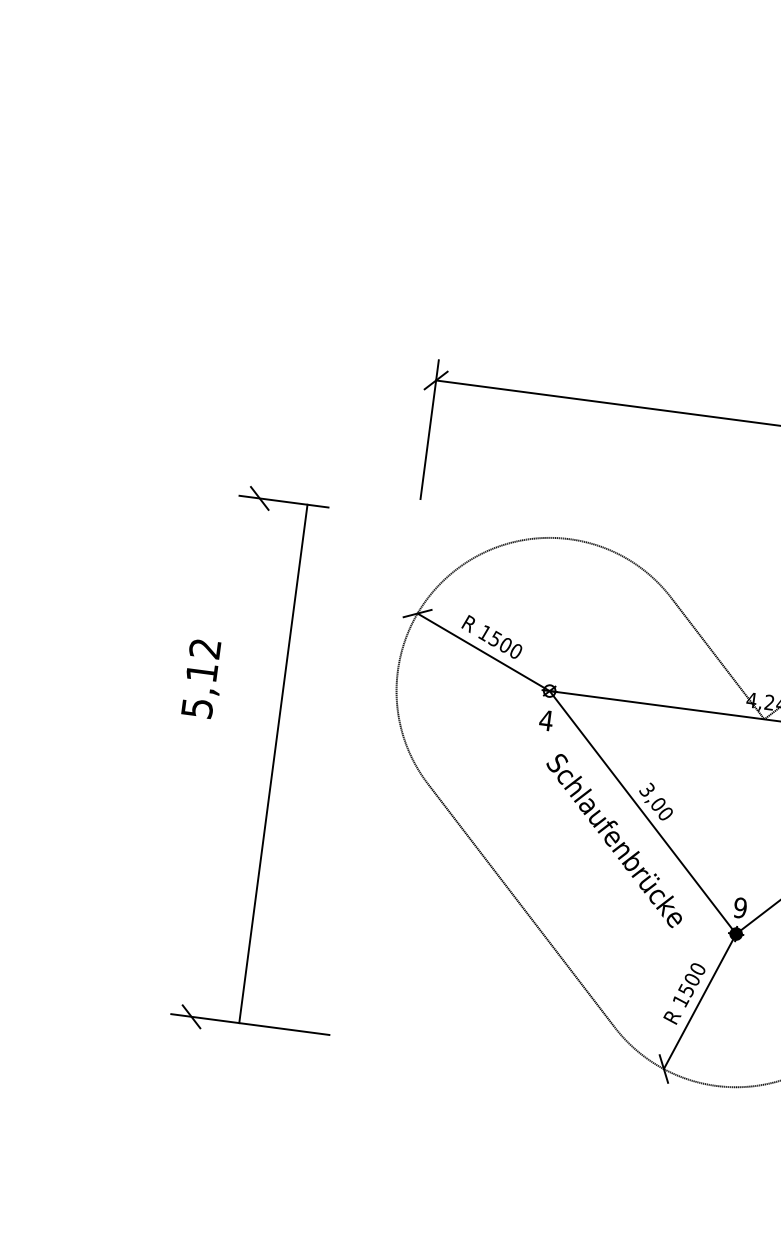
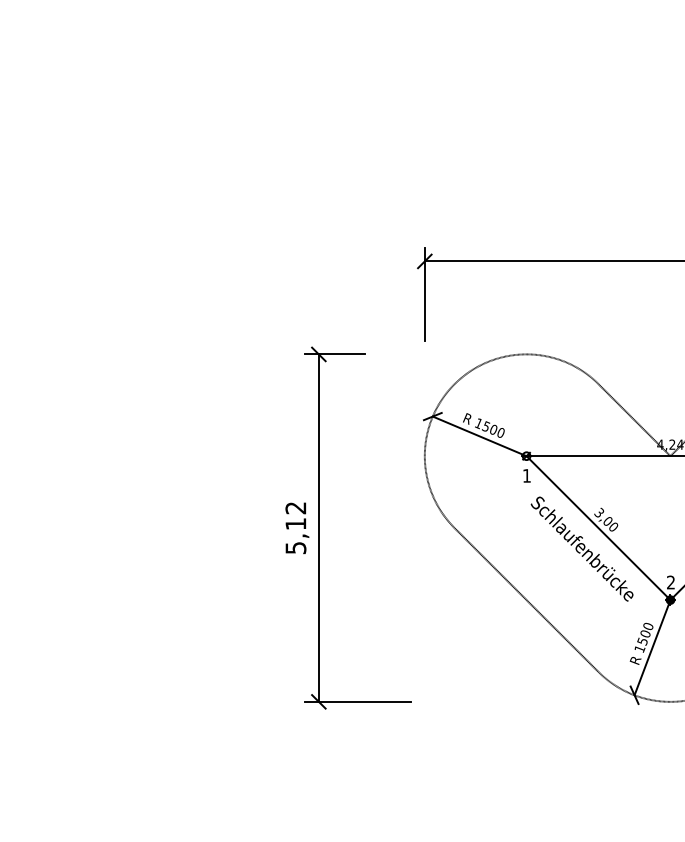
text: (203, 679) -> (297, 528), moved
text: (545, 719) -> (526, 475), 4 -> 1
line: (272, 762) -> (318, 527), moved
text: (739, 907) -> (670, 582), 9 -> 2

